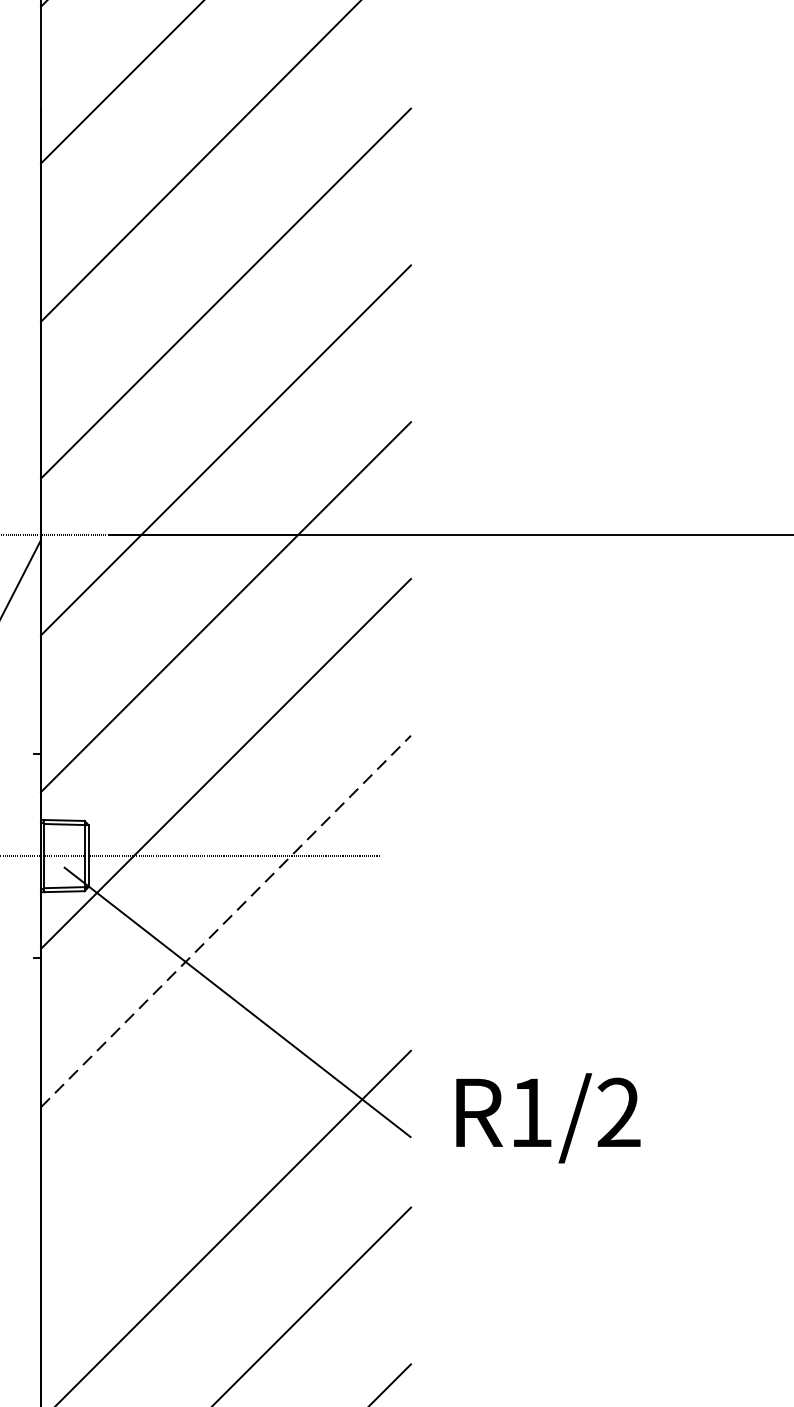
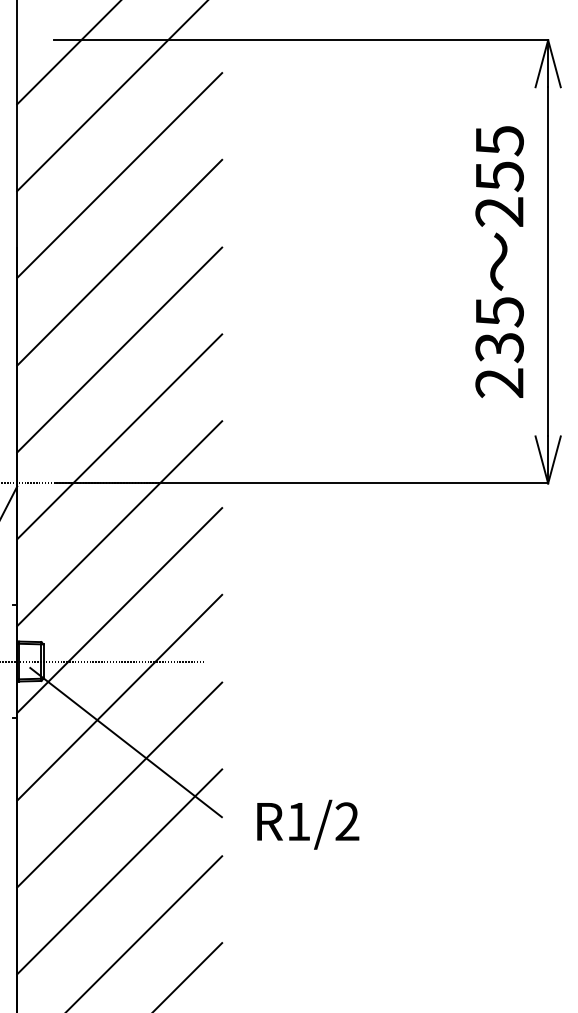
line: (227, 920) -> (120, 697), dashed -> solid
line: (225, 1078) -> (119, 784), added
text: (548, 1117) -> (308, 824), moved

